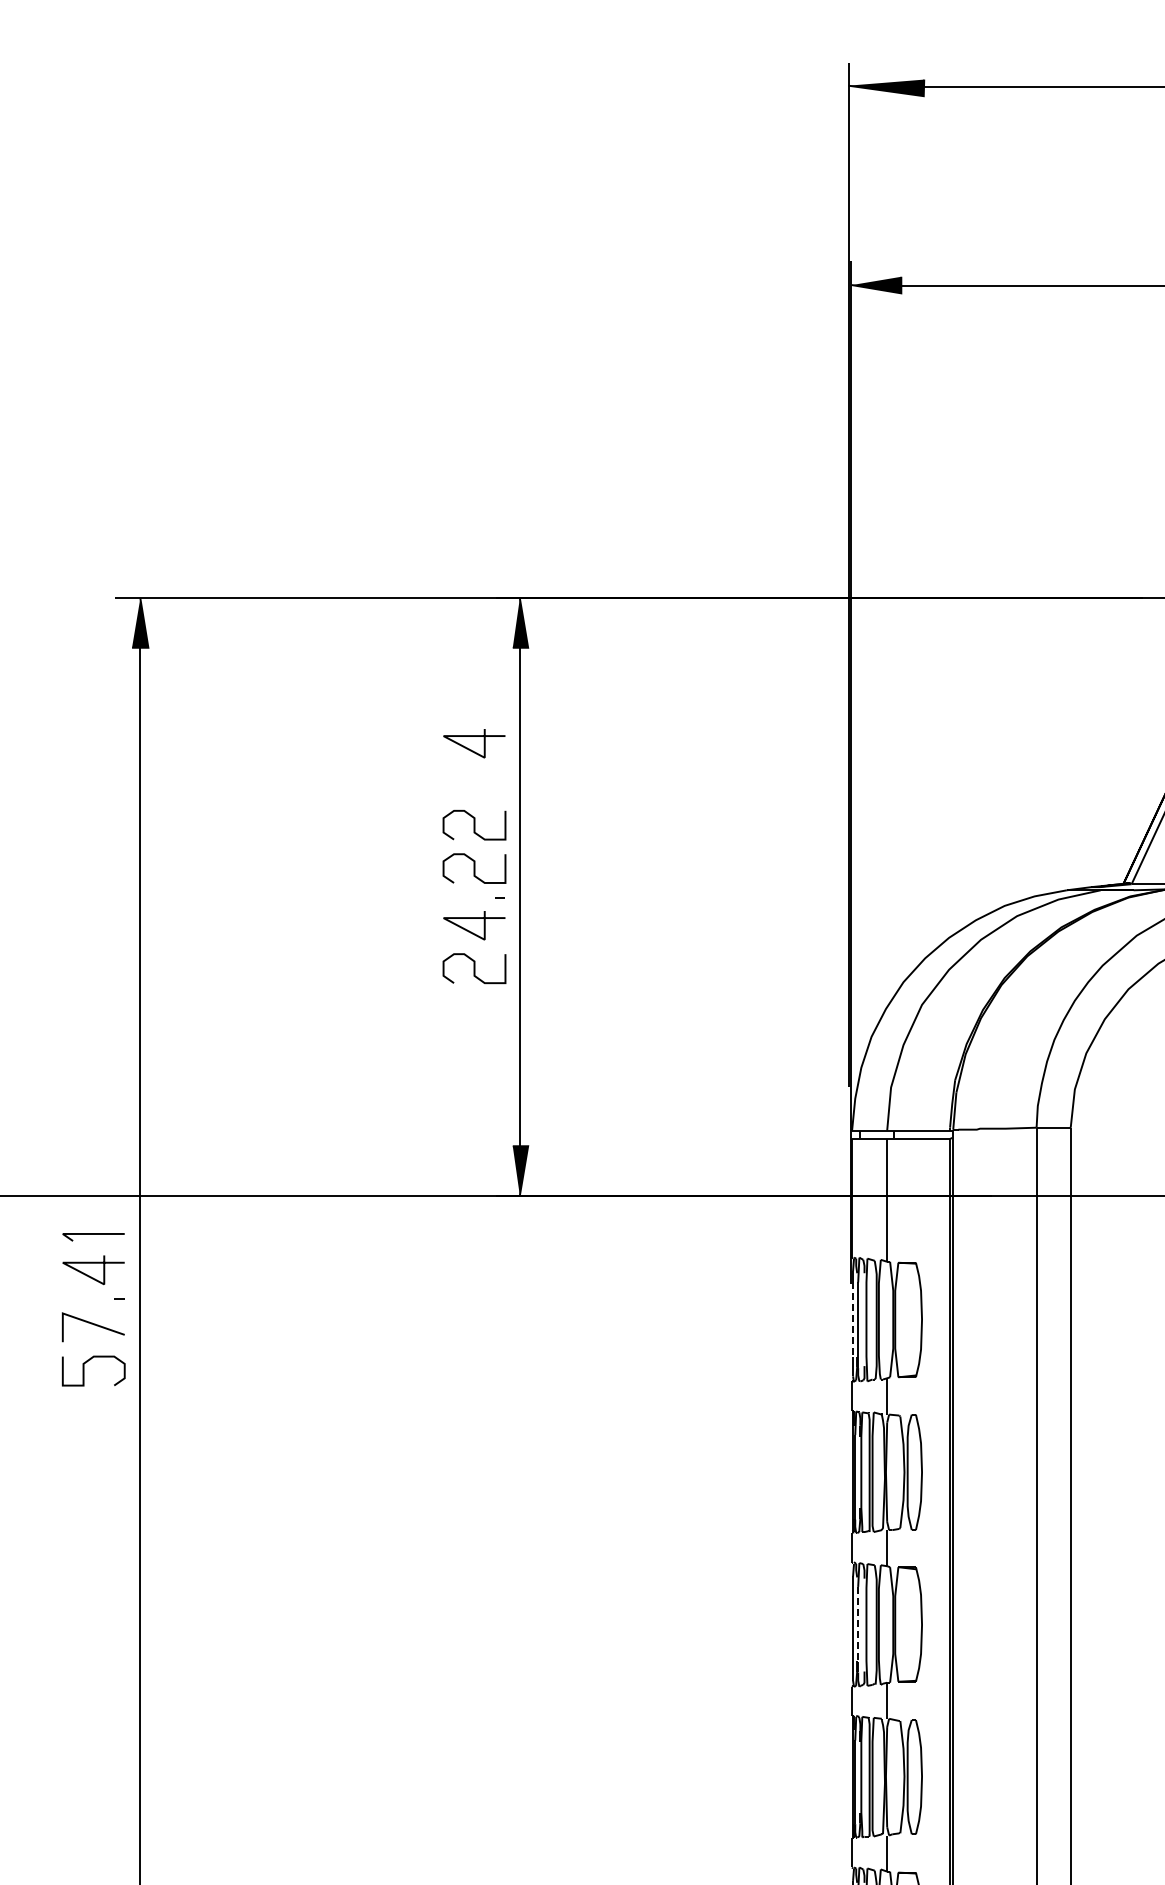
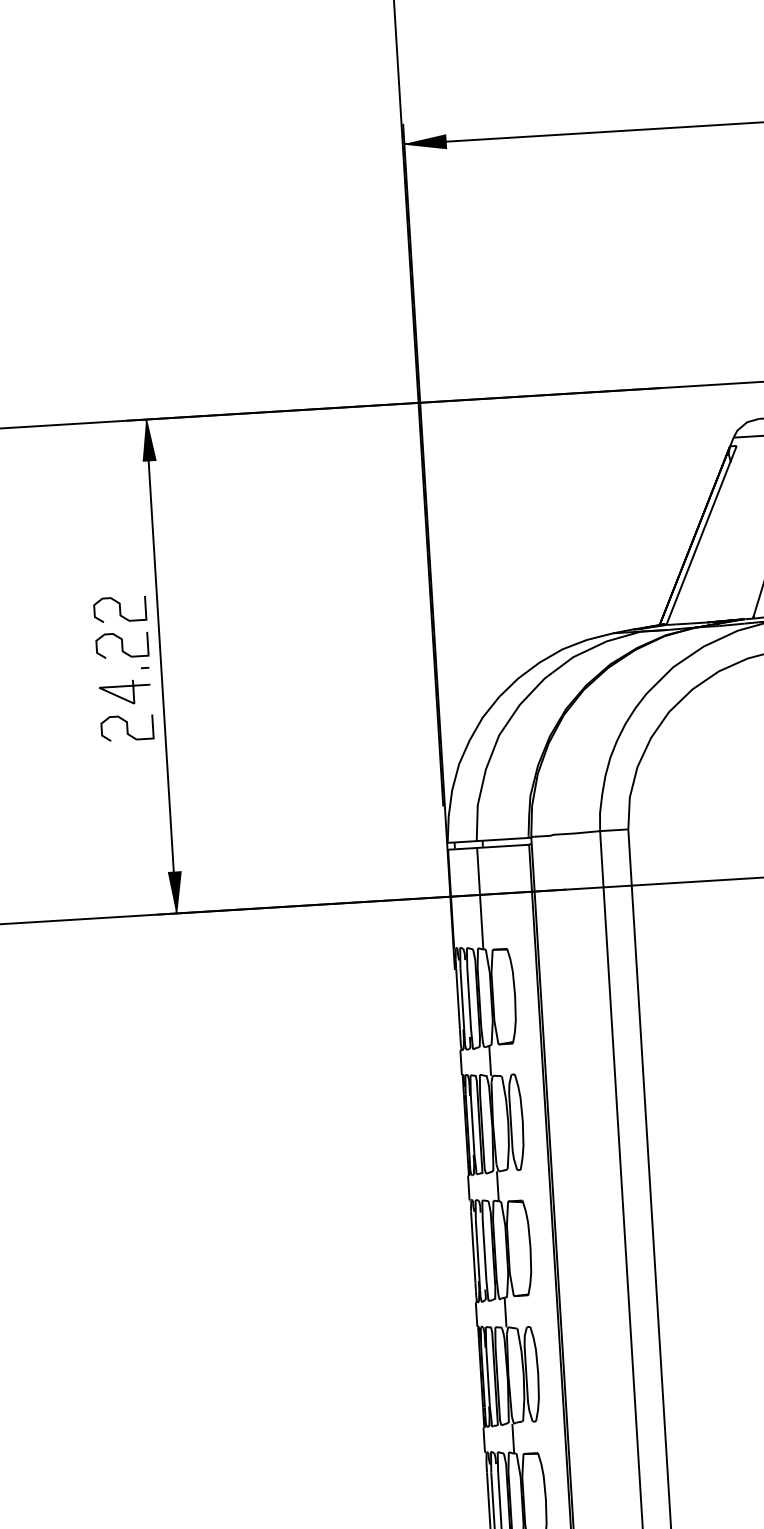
line: (471, 749) -> (113, 547), removed
line: (853, 1320) -> (458, 999), dashed -> solid
line: (858, 1624) -> (477, 1250), dashed -> solid

